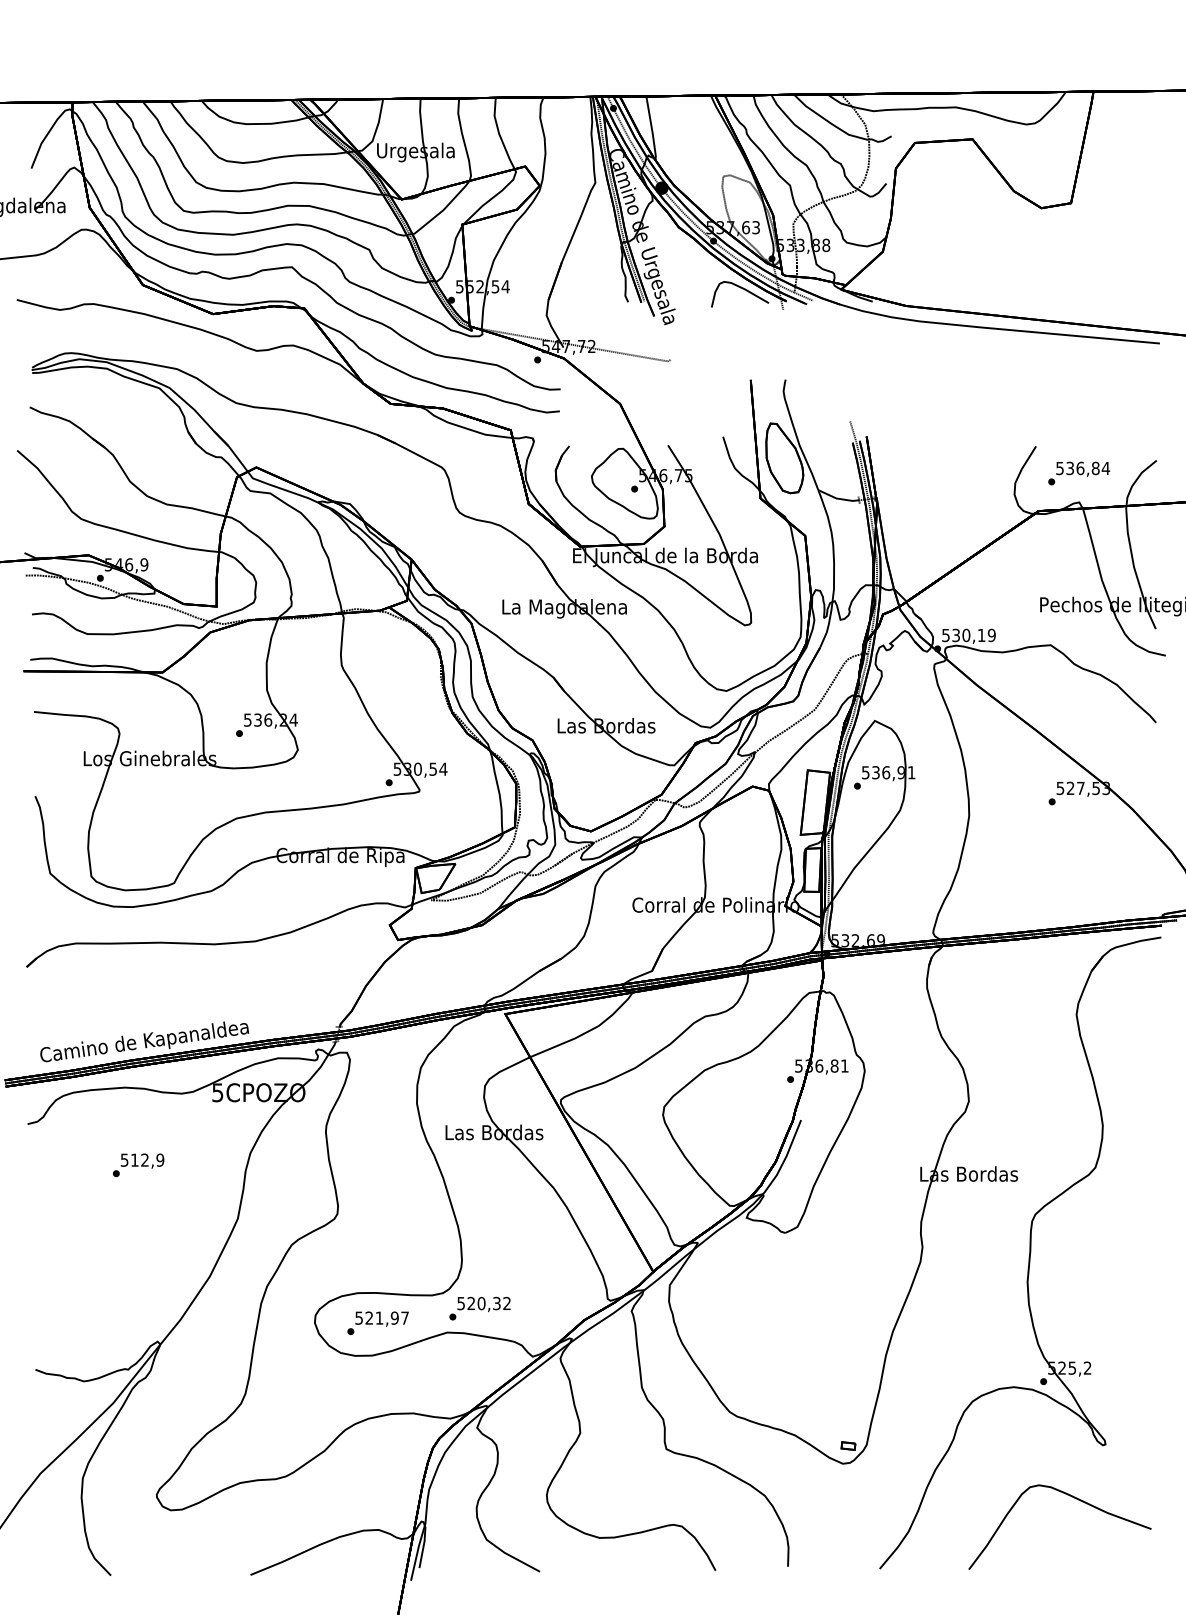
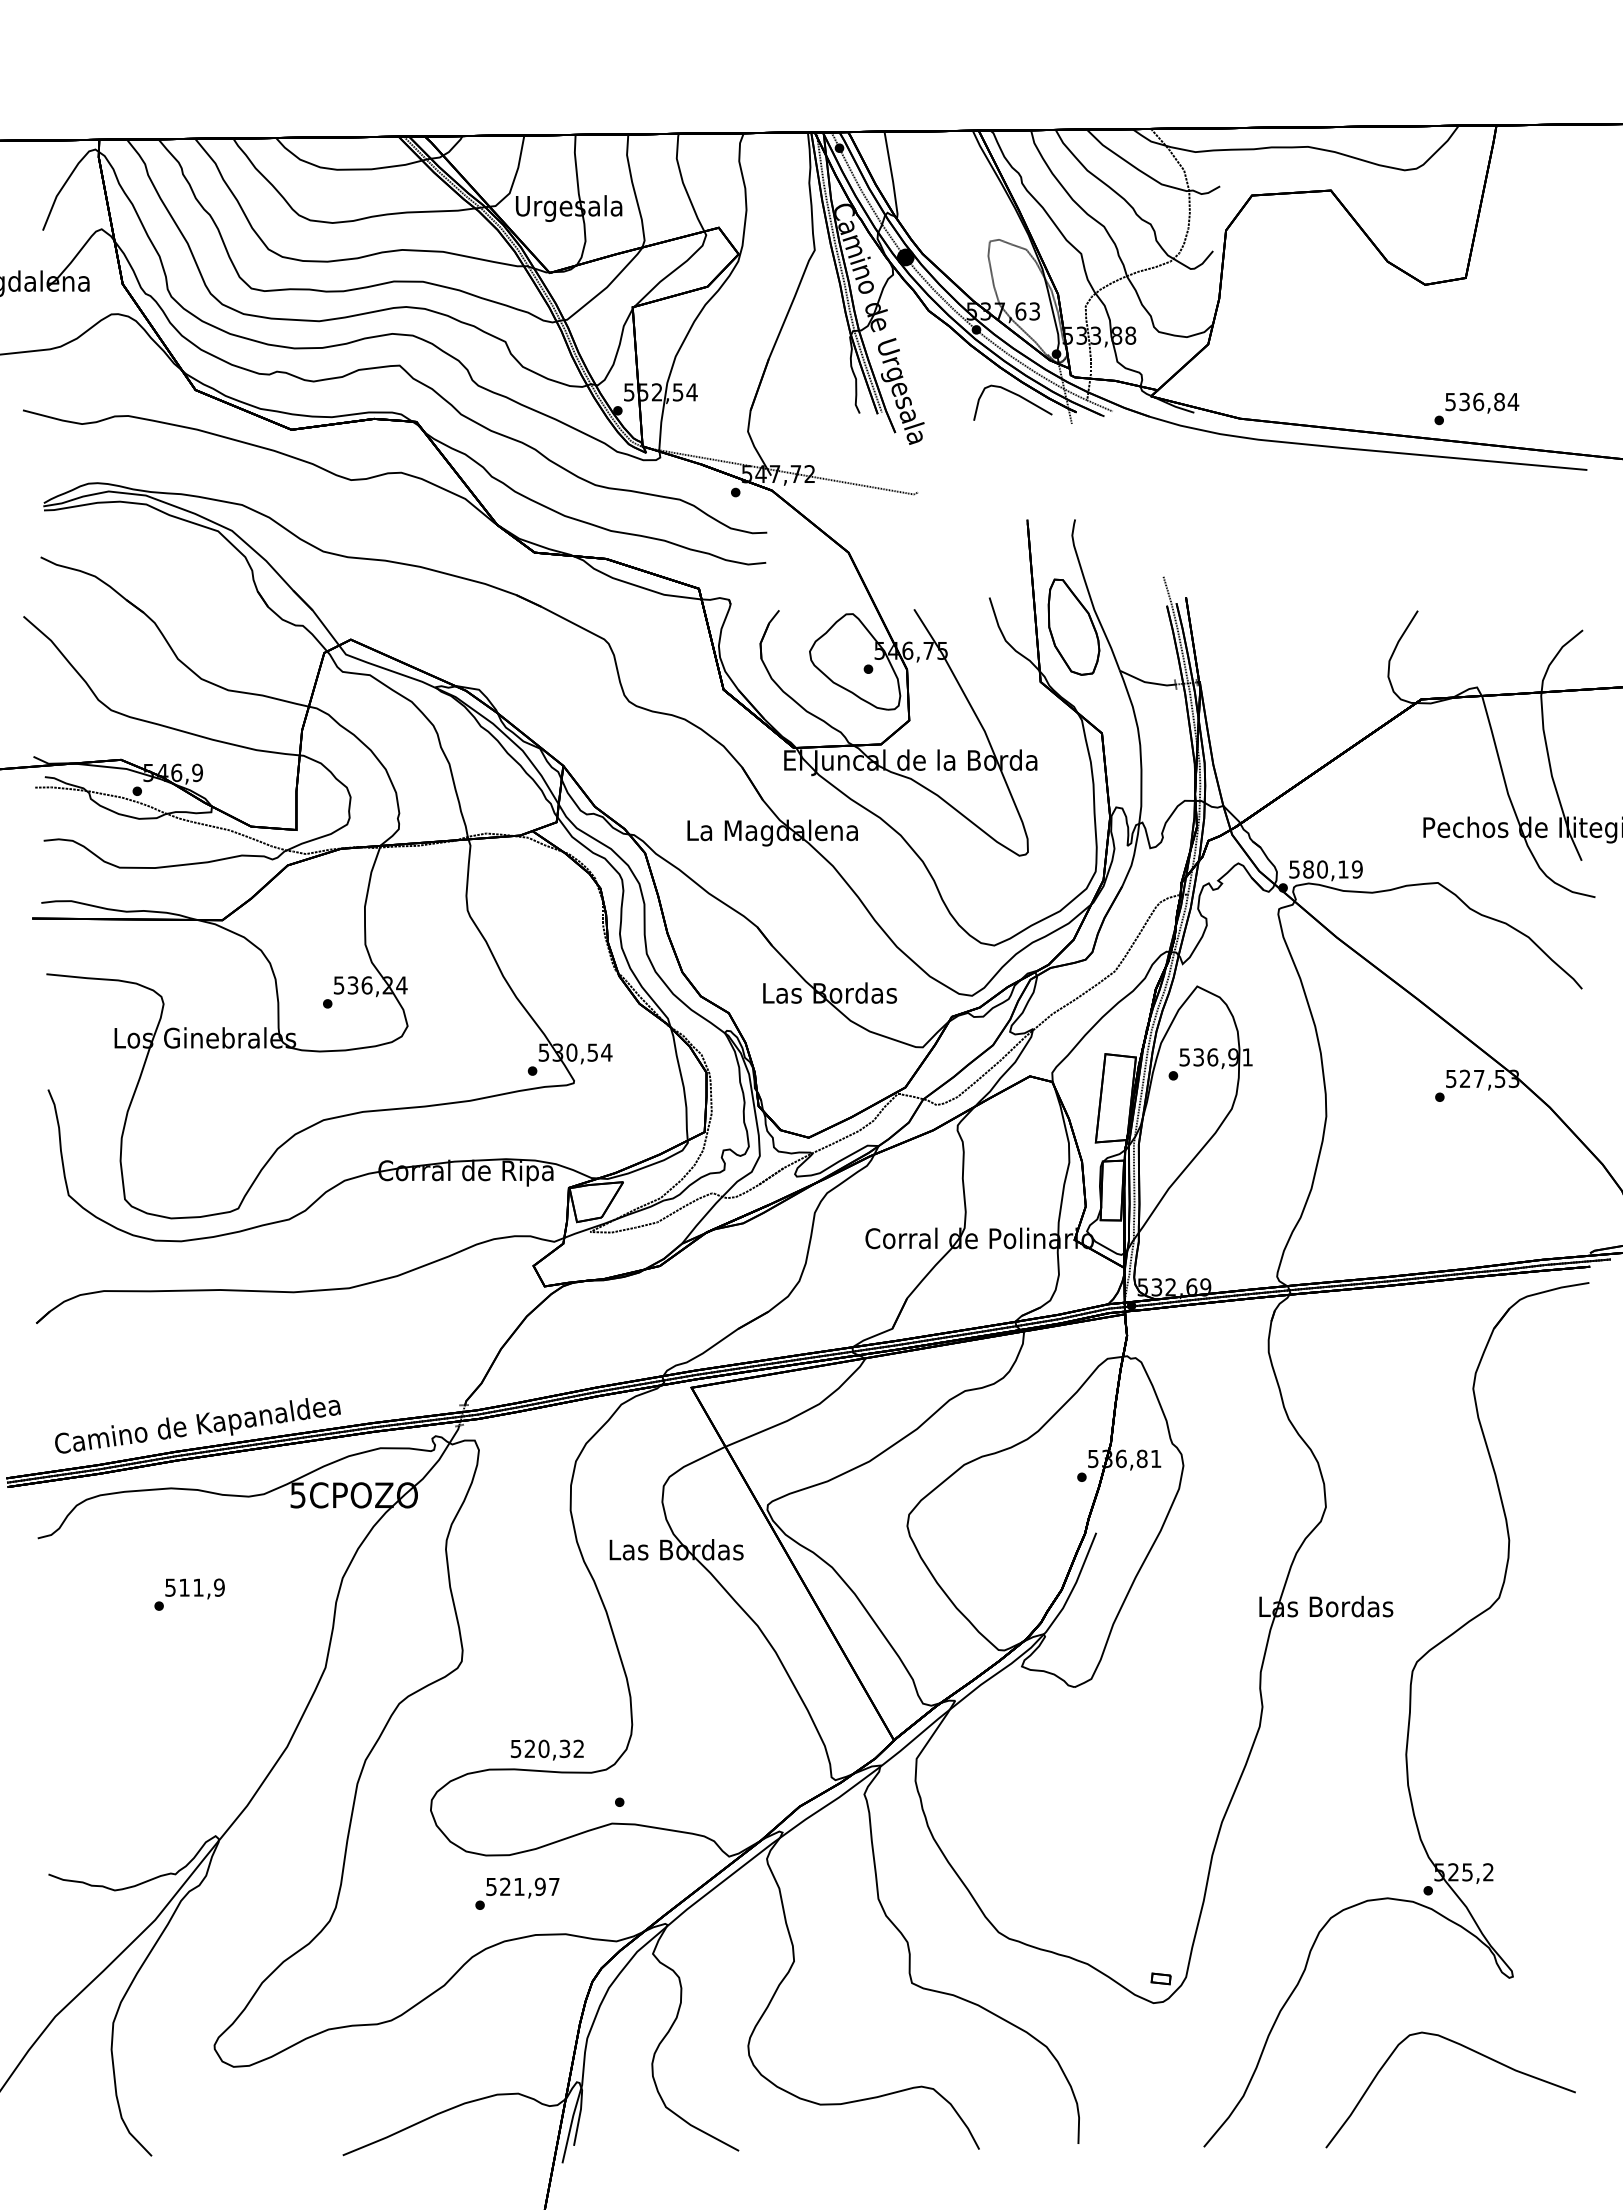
text: (1078, 473) -> (1476, 408), moved
text: (956, 635) -> (1308, 869), 530,19 -> 580,19
text: (145, 1160) -> (198, 1587), 512,9 -> 511,9
text: (484, 1304) -> (547, 1749), moved
text: (378, 1323) -> (517, 1893), moved

